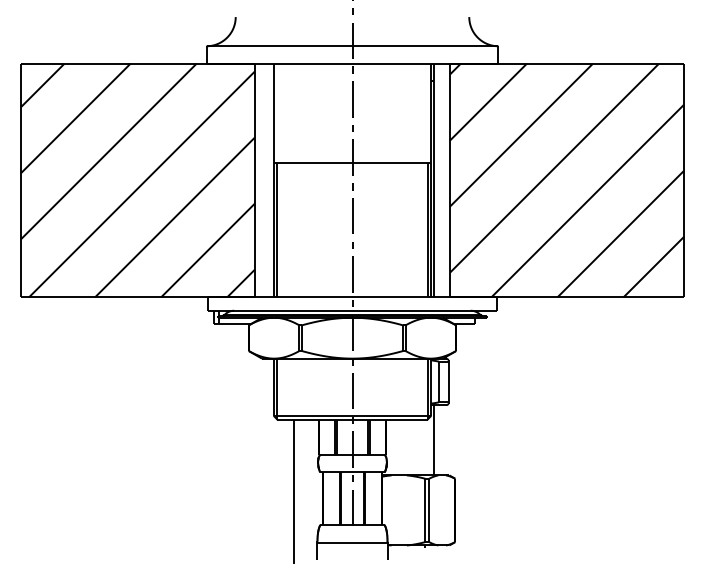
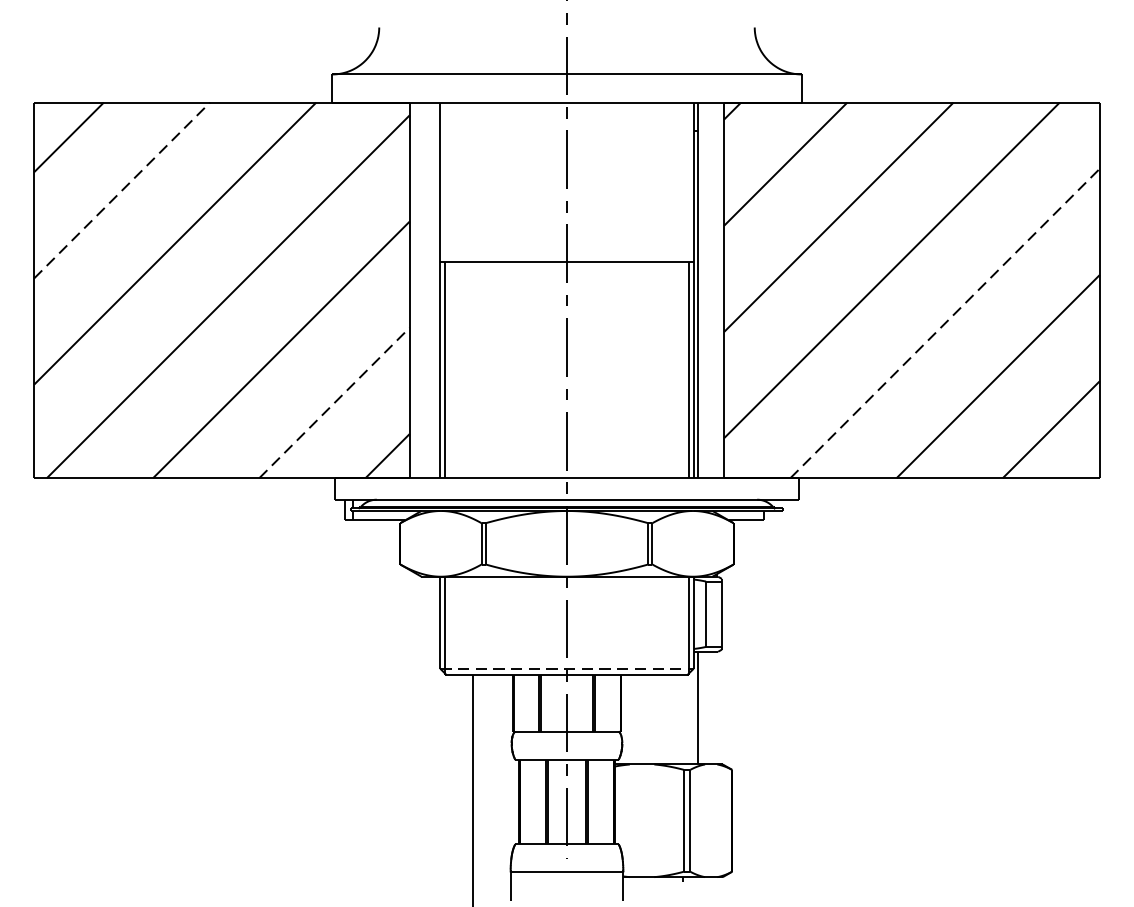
line: (76, 118) -> (123, 190), solid -> dashed
line: (588, 200) -> (946, 322), solid -> dashed
line: (208, 250) -> (335, 402), solid -> dashed
line: (352, 415) -> (567, 668), solid -> dashed

